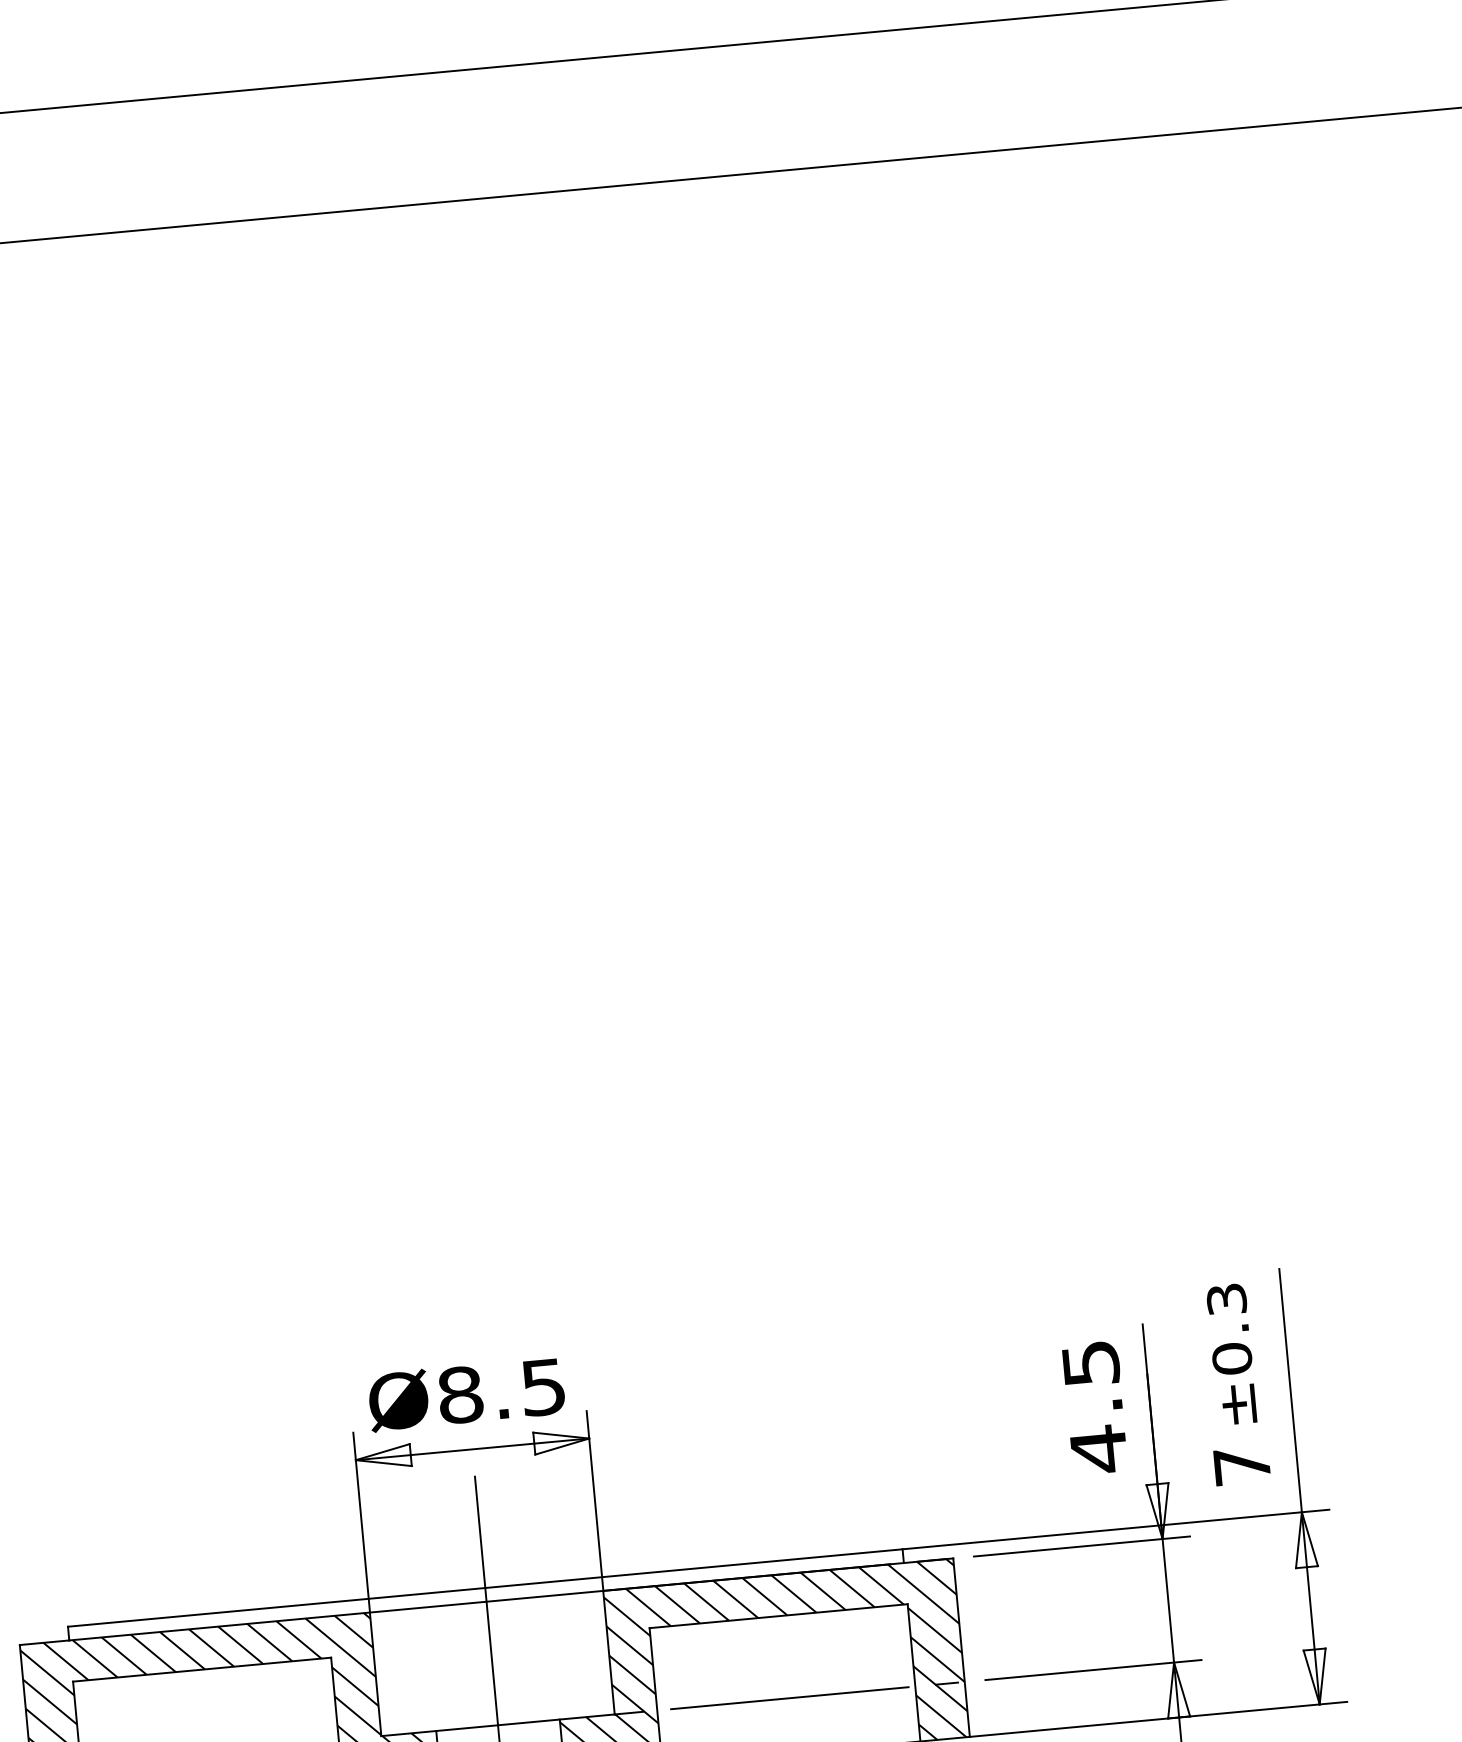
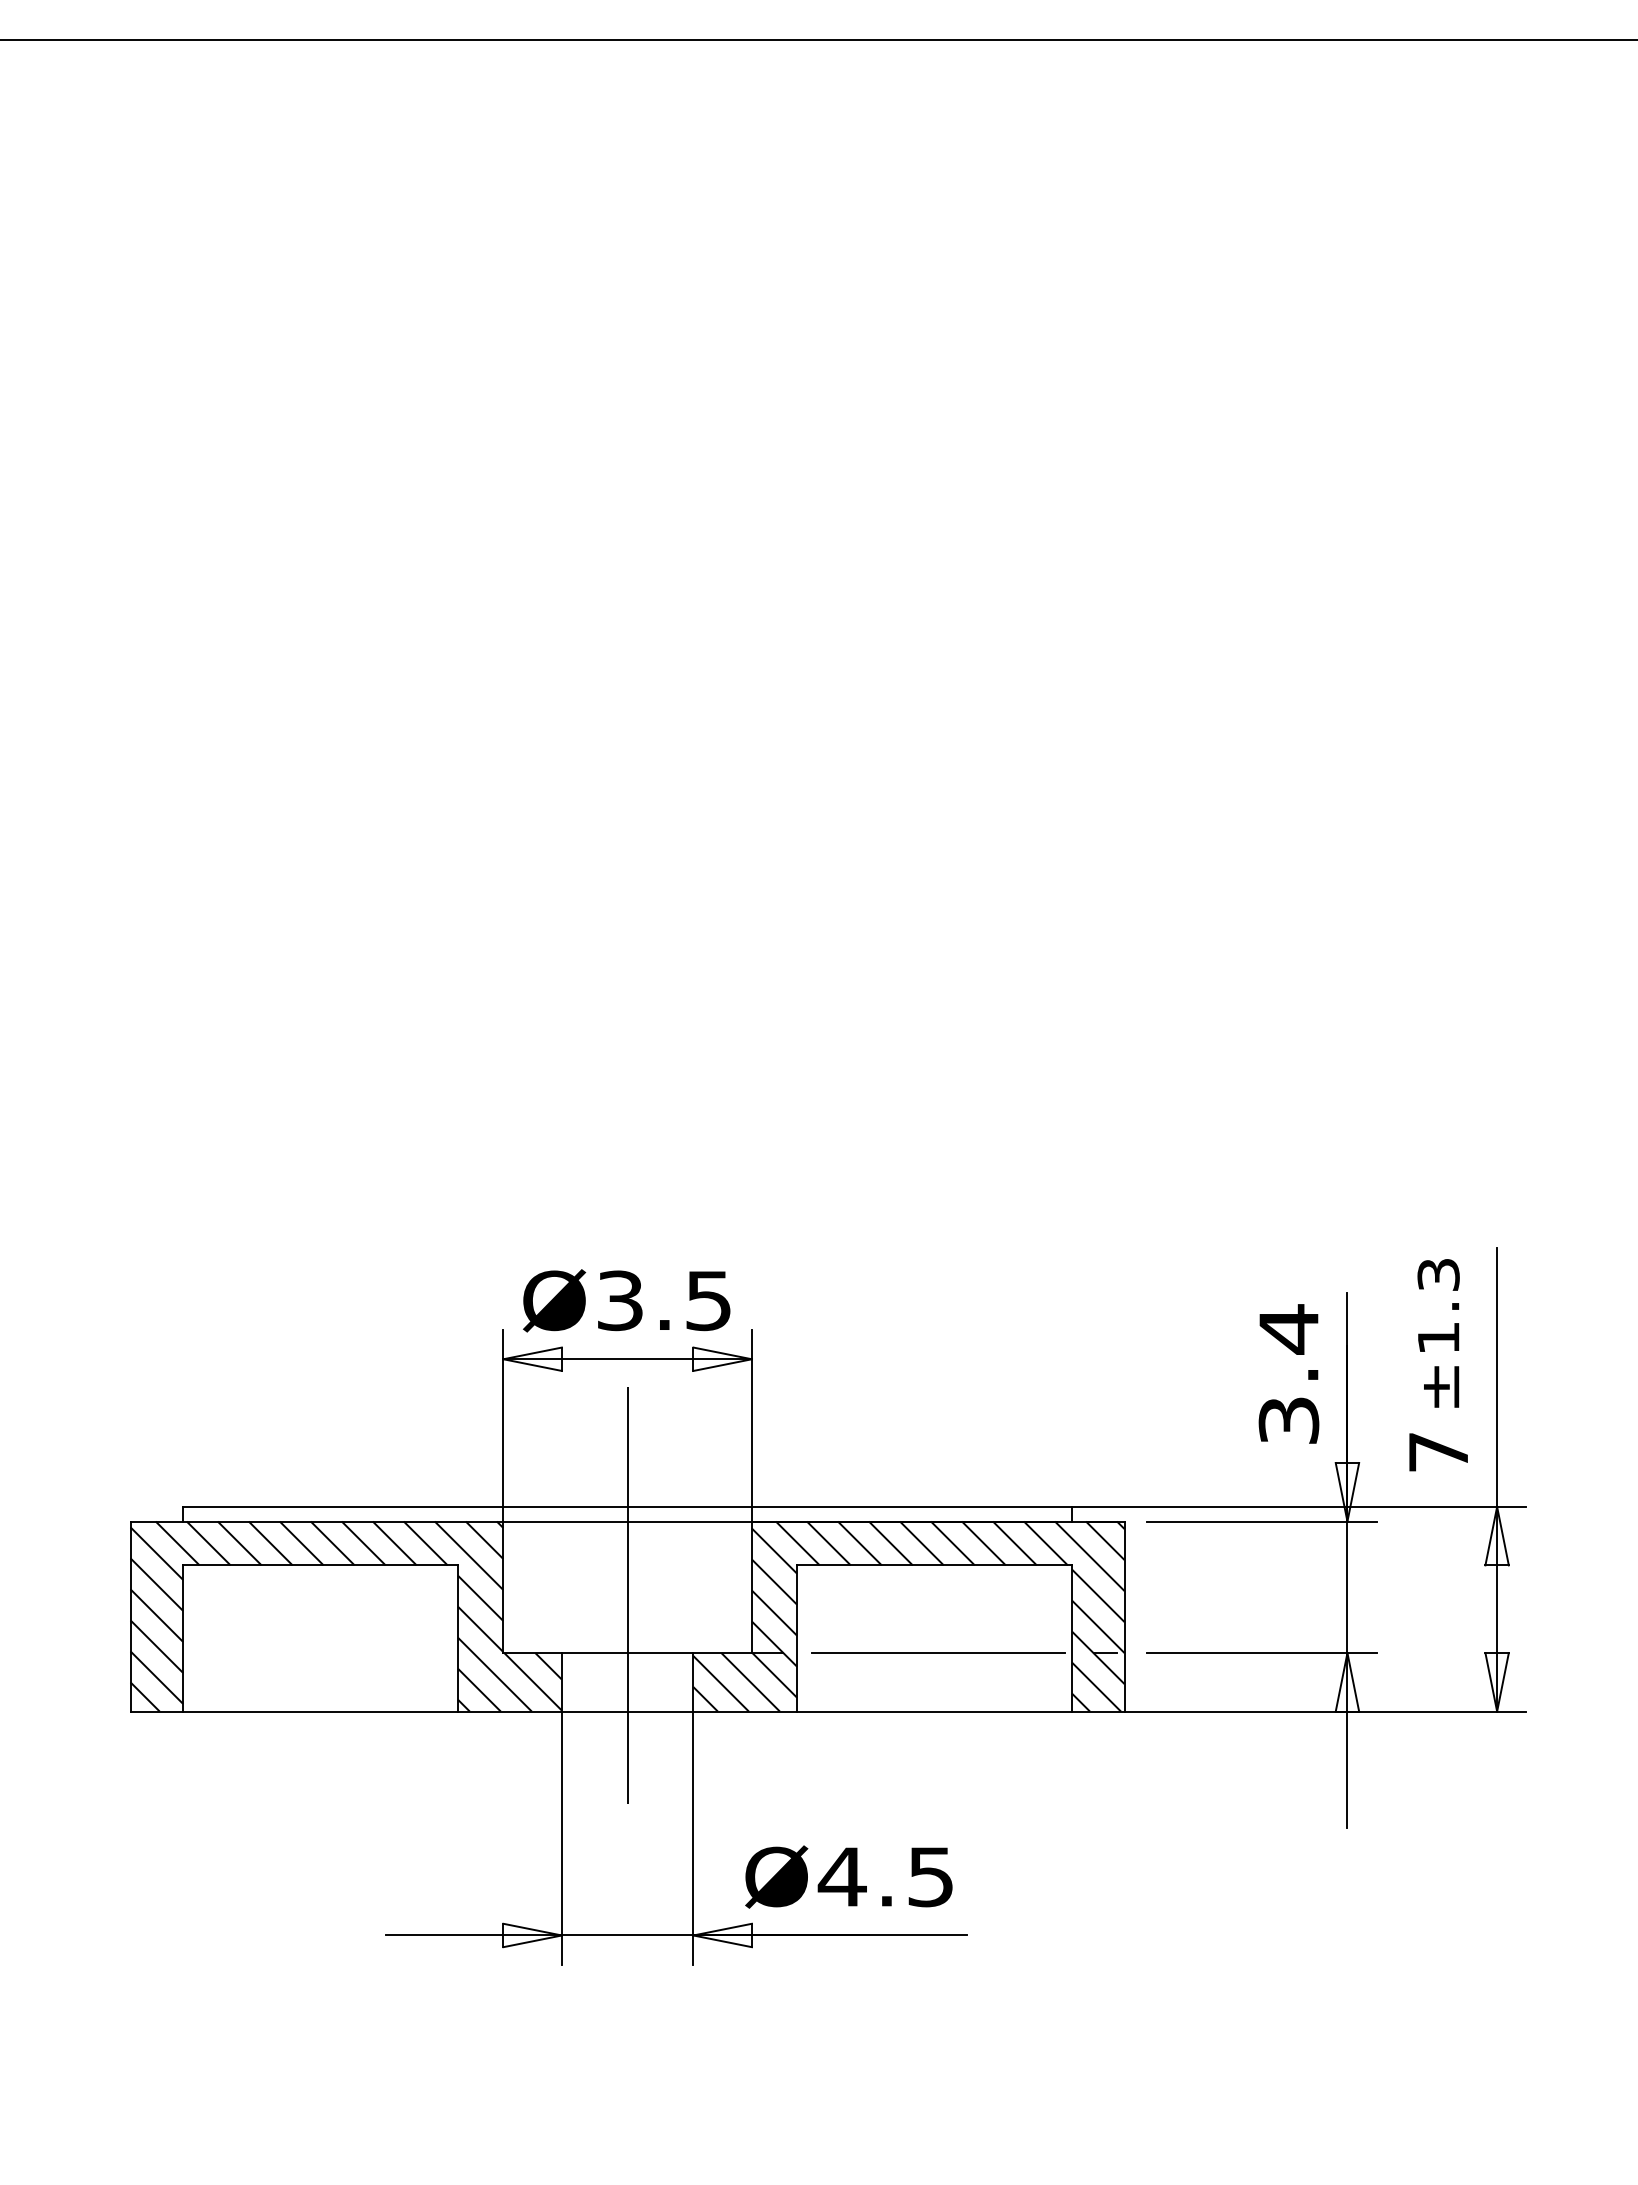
text: (1232, 1358) -> (1438, 1337), ±0.3 -> ±1.3
text: (460, 1394) -> (620, 1300), Ø8.5 -> Ø3.5
text: (1094, 1407) -> (1288, 1375), 4.5 -> 3.4

